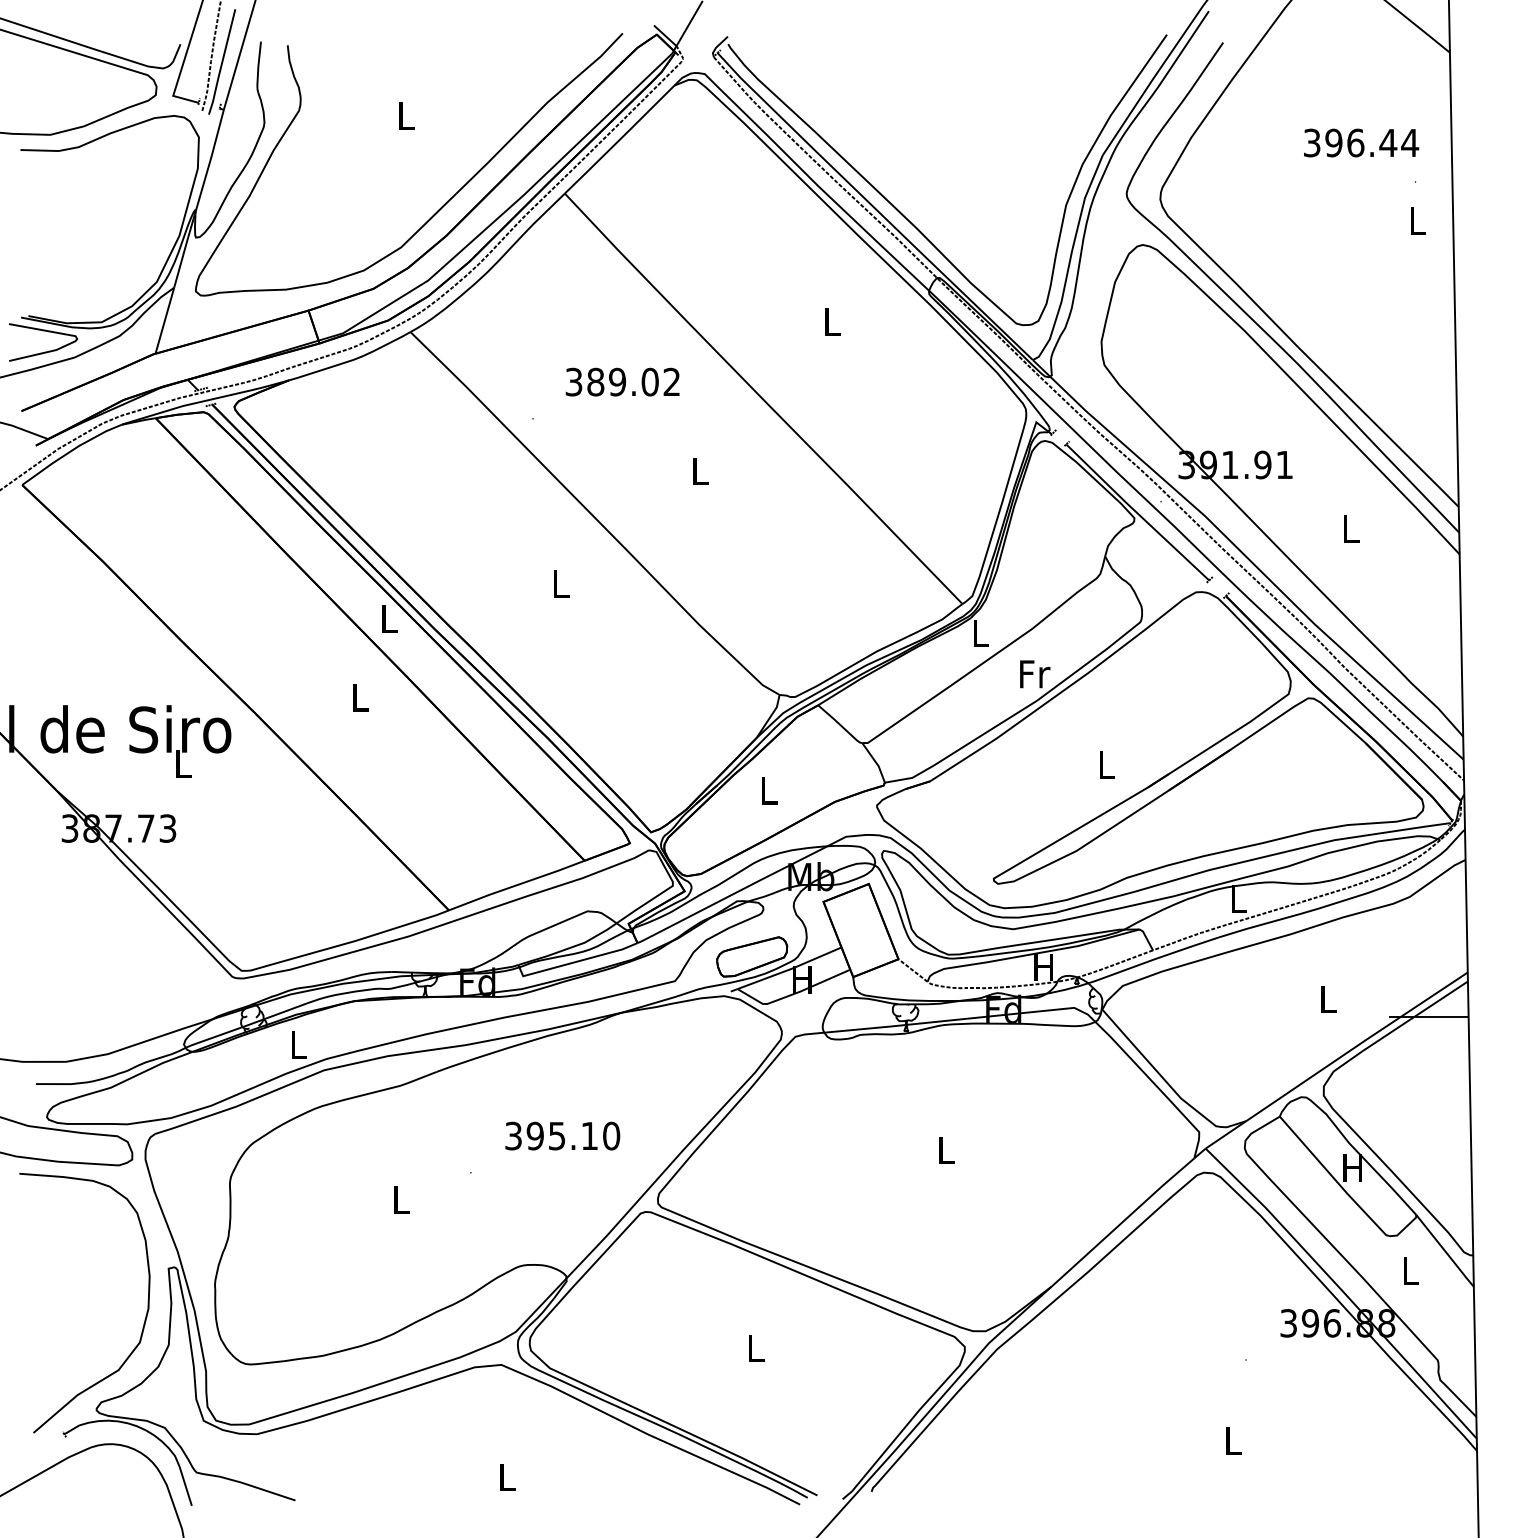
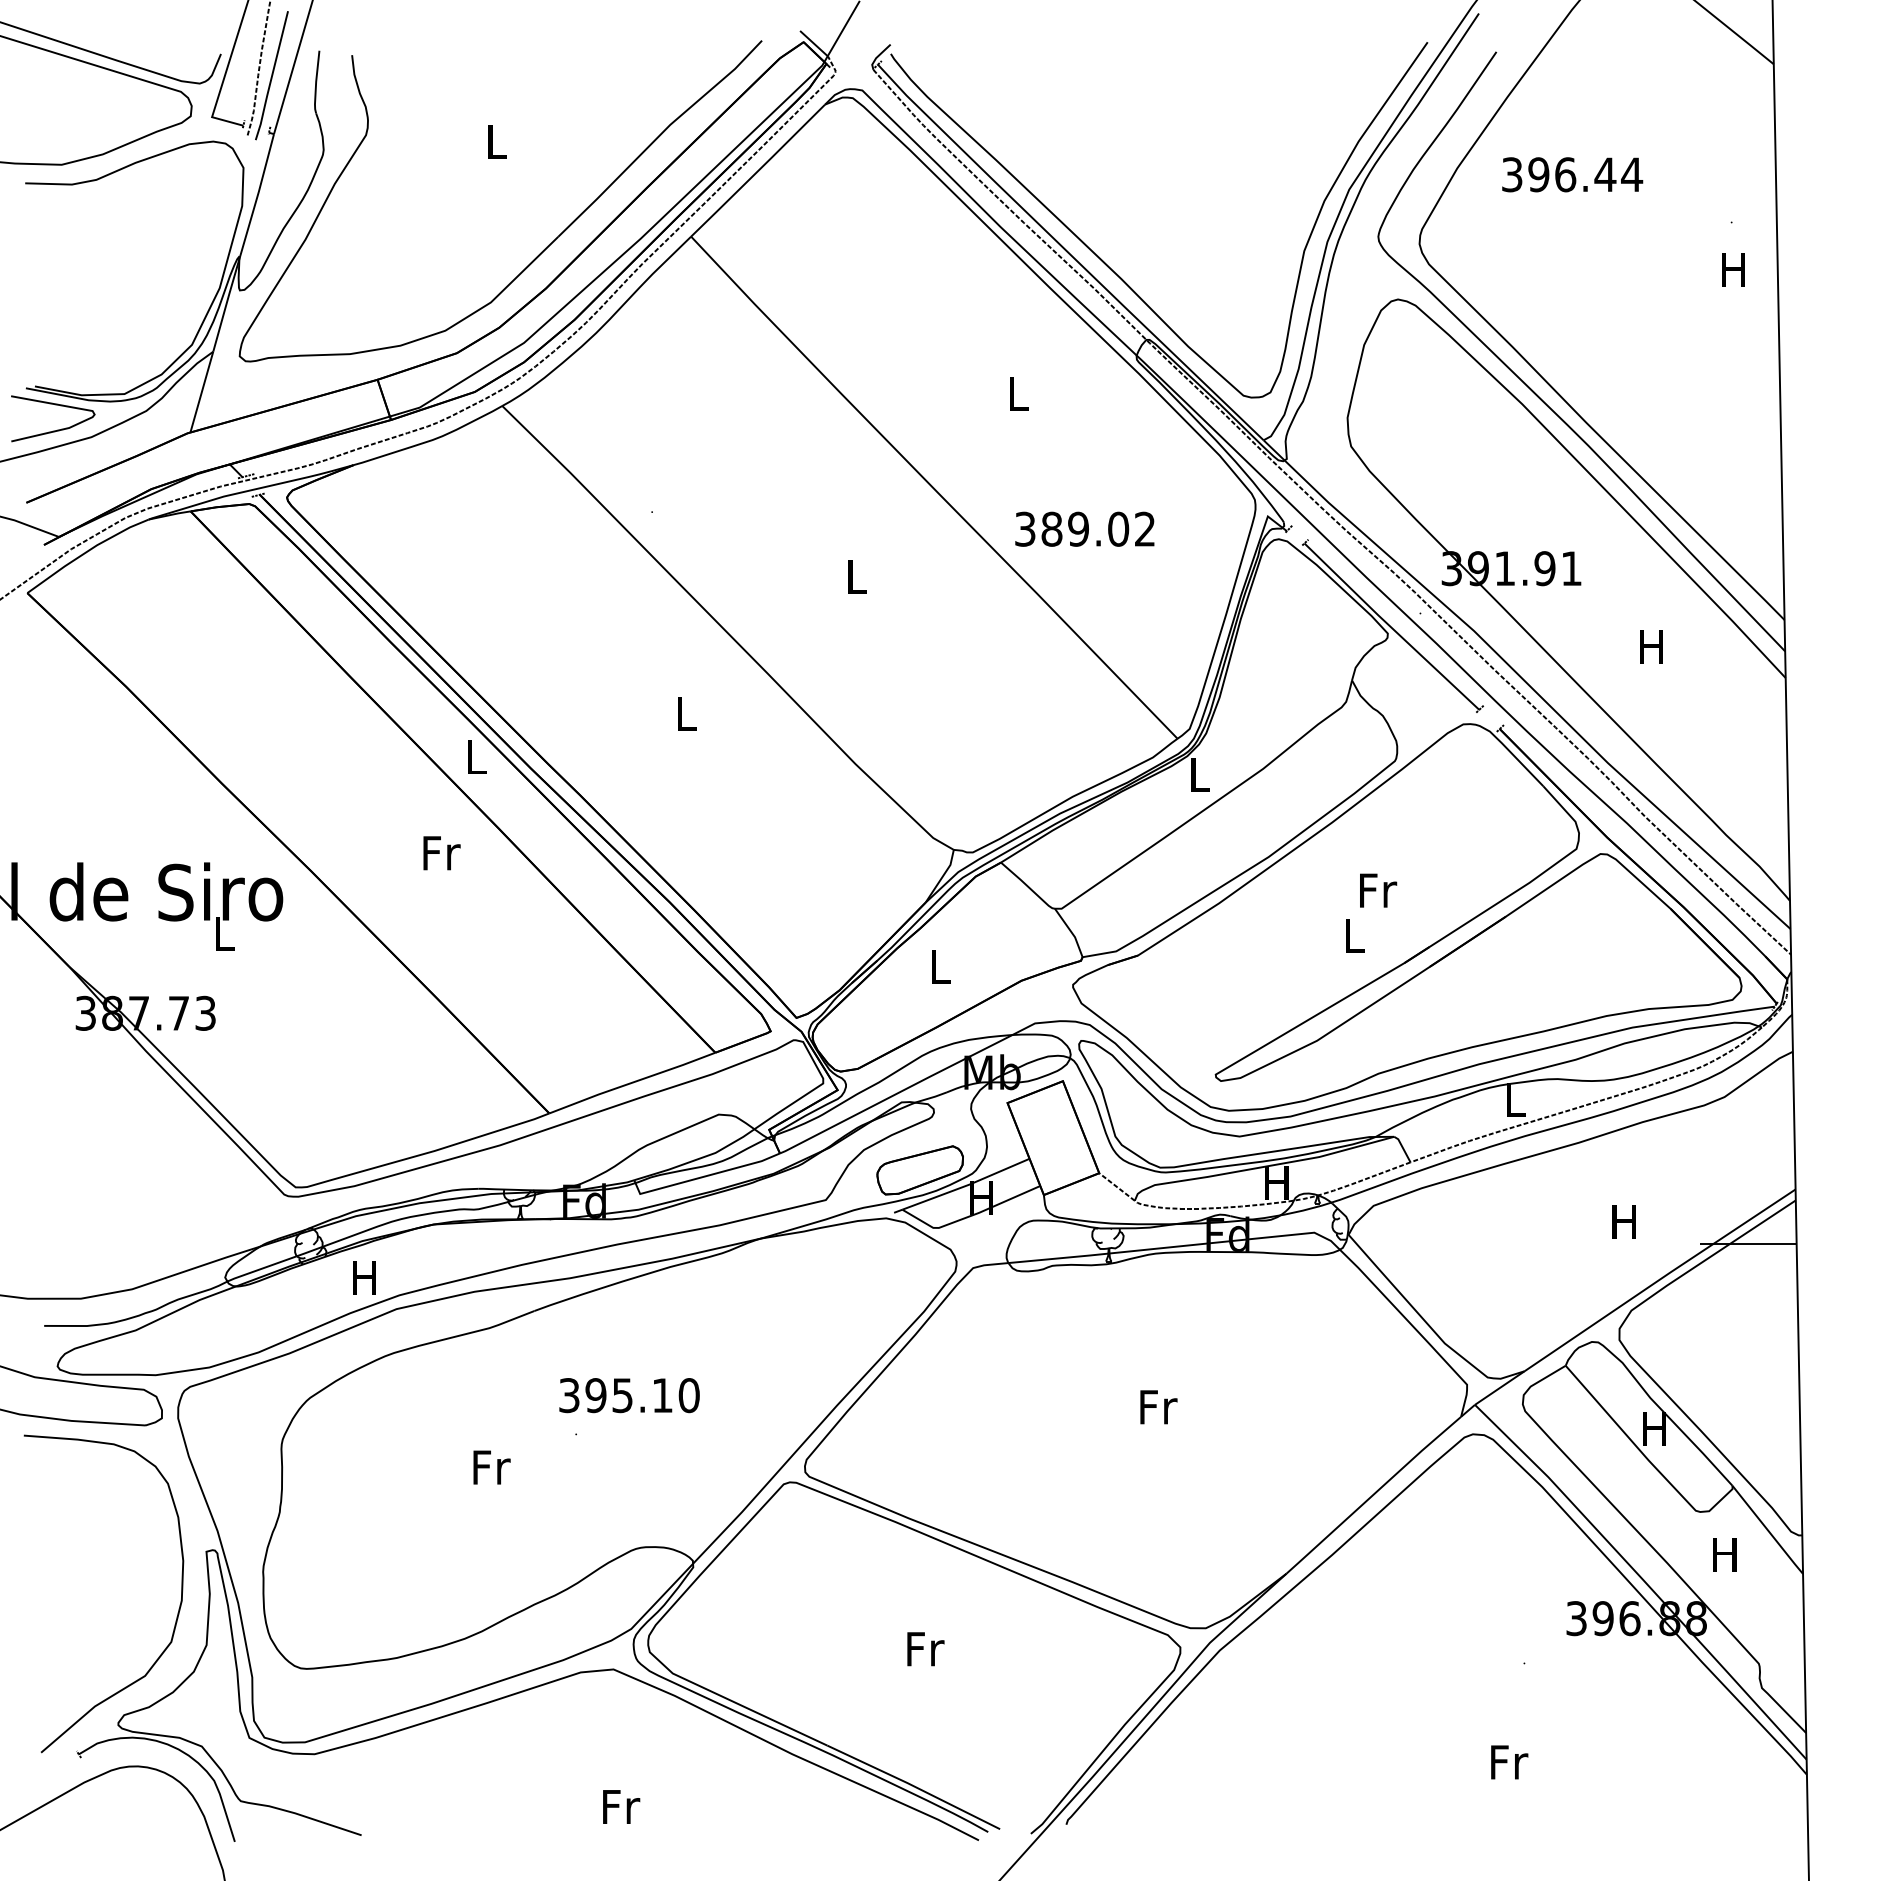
text: (1361, 142) -> (1572, 174), moved
text: (1417, 220) -> (1733, 269), L -> H
text: (622, 381) -> (1084, 528), moved
text: (1349, 528) -> (1651, 646), L -> H
text: (1035, 674) -> (1378, 890), moved
text: (360, 697) -> (441, 853), L -> Fr
text: (1327, 998) -> (1623, 1221), L -> H
text: (297, 1044) -> (364, 1277), L -> H
text: (562, 1136) -> (629, 1395), moved
text: (946, 1150) -> (1158, 1407), L -> Fr
text: (401, 1199) -> (491, 1467), L -> Fr
text: (1409, 1270) -> (1724, 1554), L -> H
text: (756, 1348) -> (925, 1649), L -> Fr
text: (1233, 1440) -> (1509, 1762), L -> Fr
text: (507, 1476) -> (621, 1806), L -> Fr

